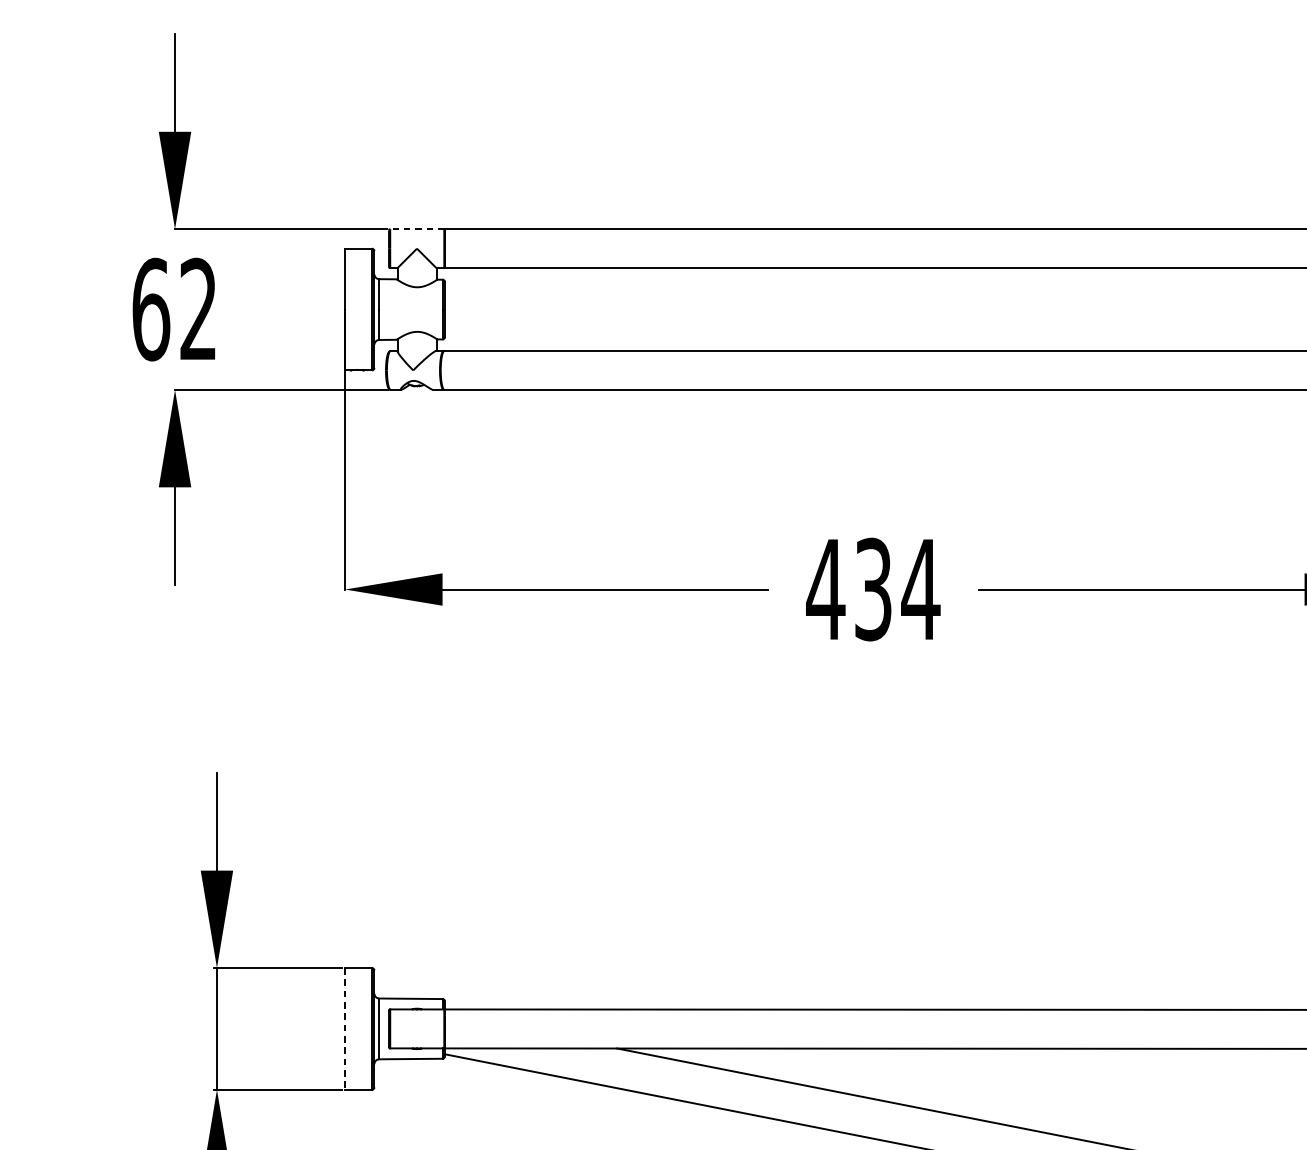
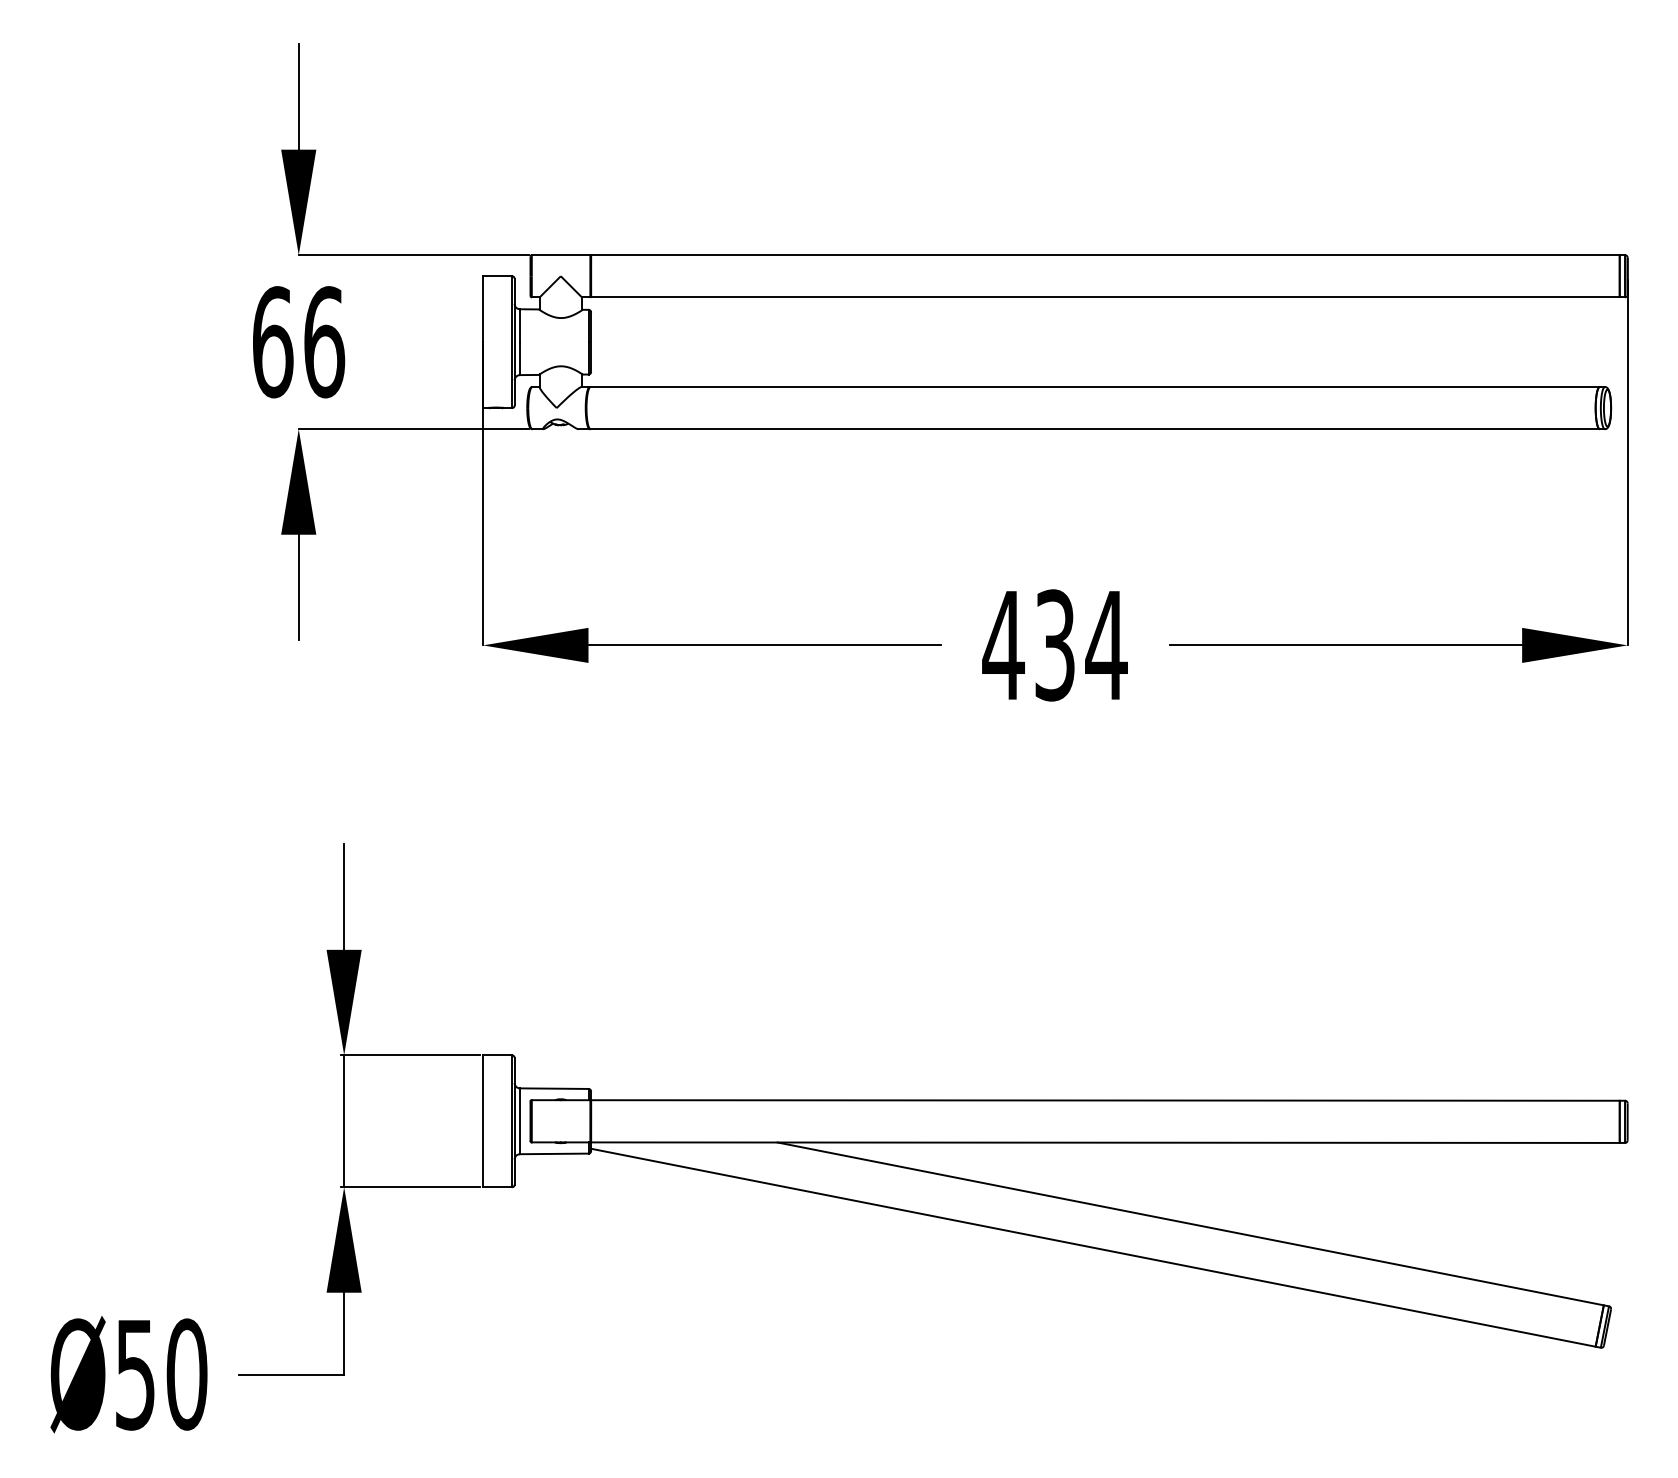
line: (416, 229) -> (560, 255), dashed -> solid
text: (198, 309) -> (324, 342), 62 -> 66
line: (345, 1029) -> (483, 1121), dashed -> solid

